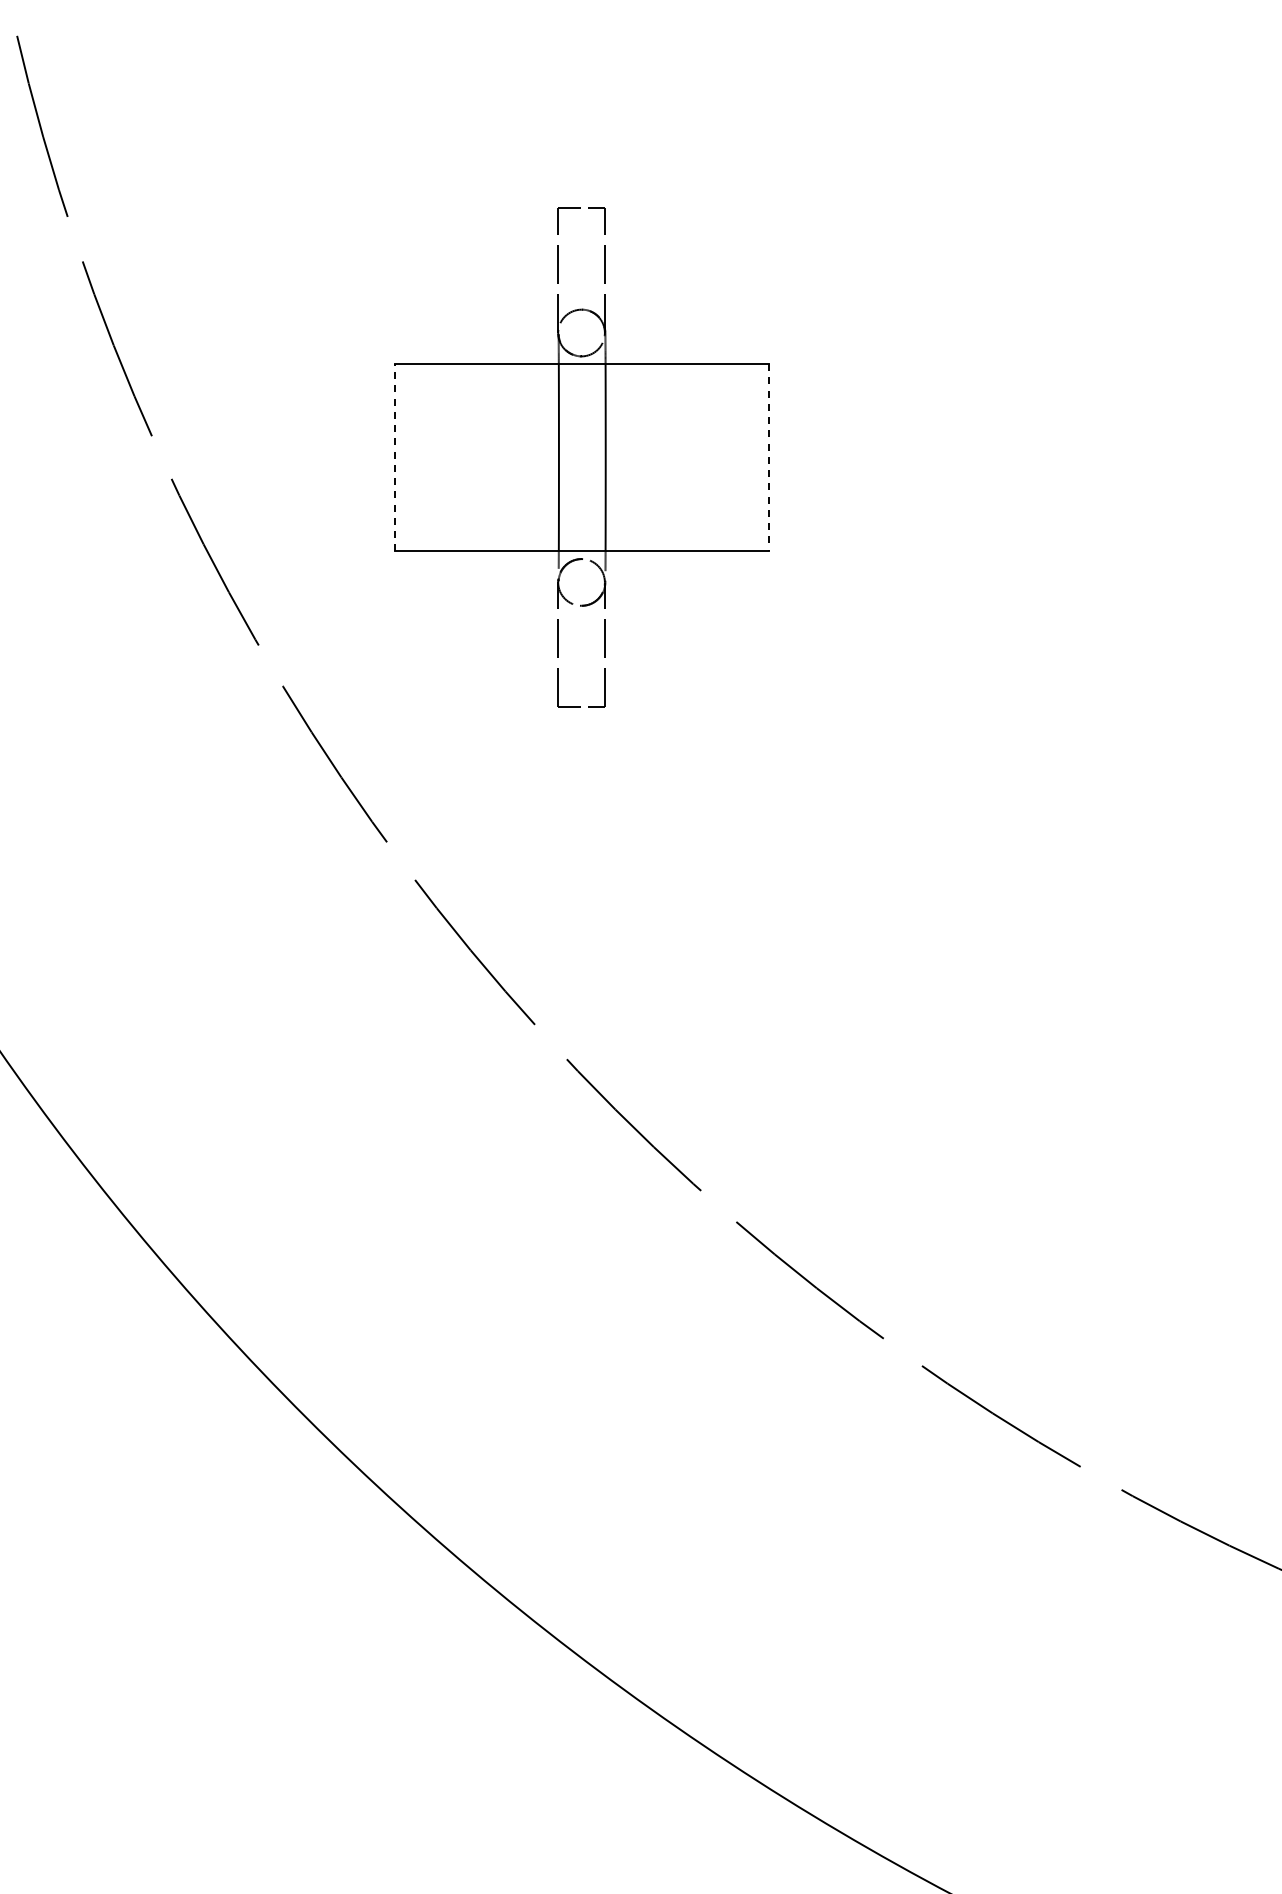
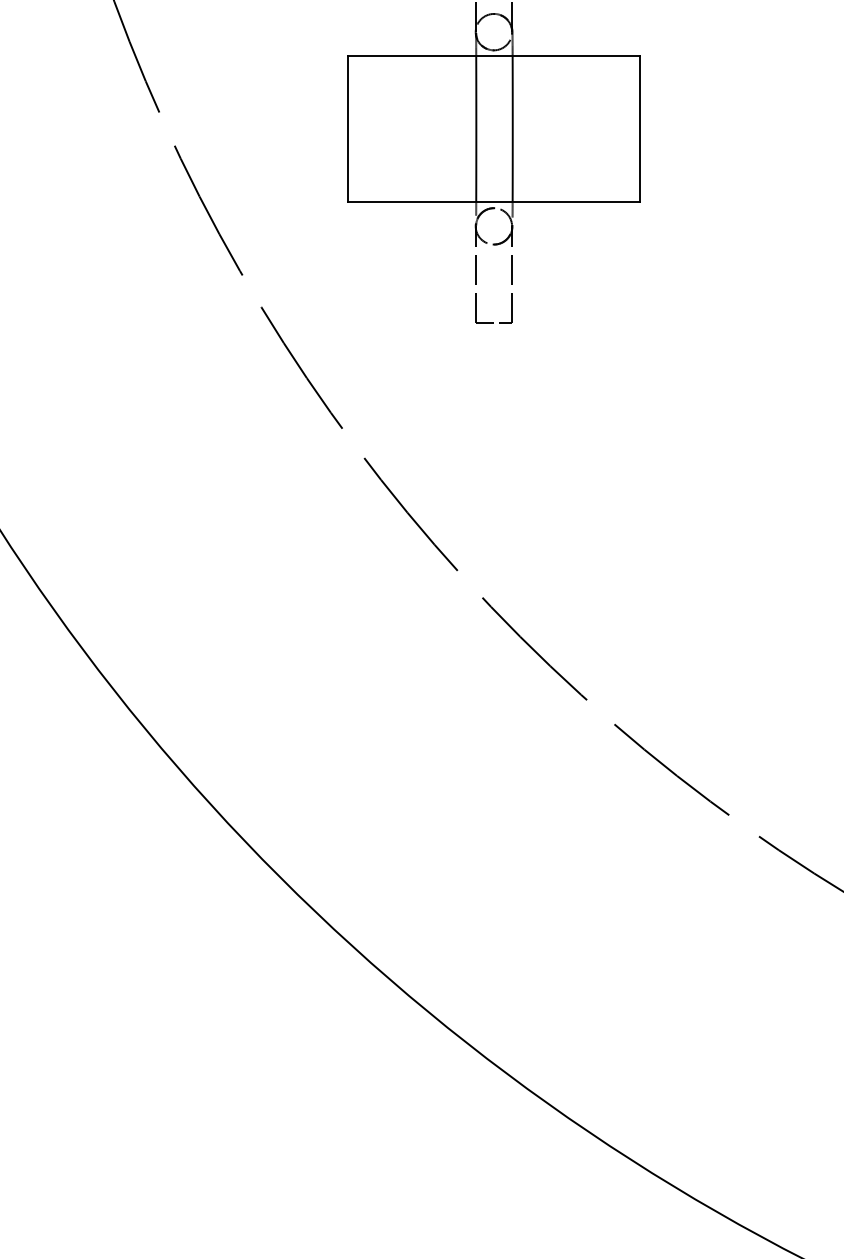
line: (394, 457) -> (348, 129), dashed -> solid
line: (768, 457) -> (639, 129), dashed -> solid

